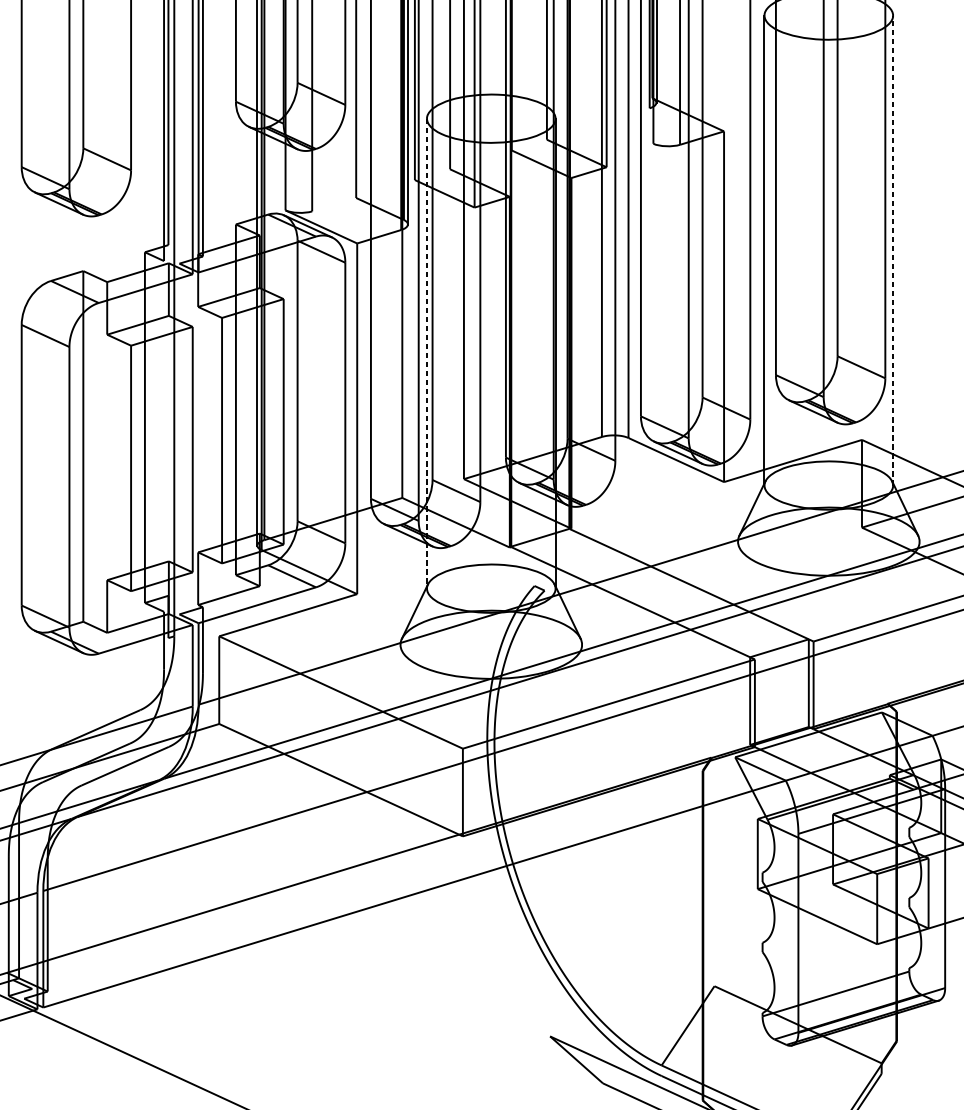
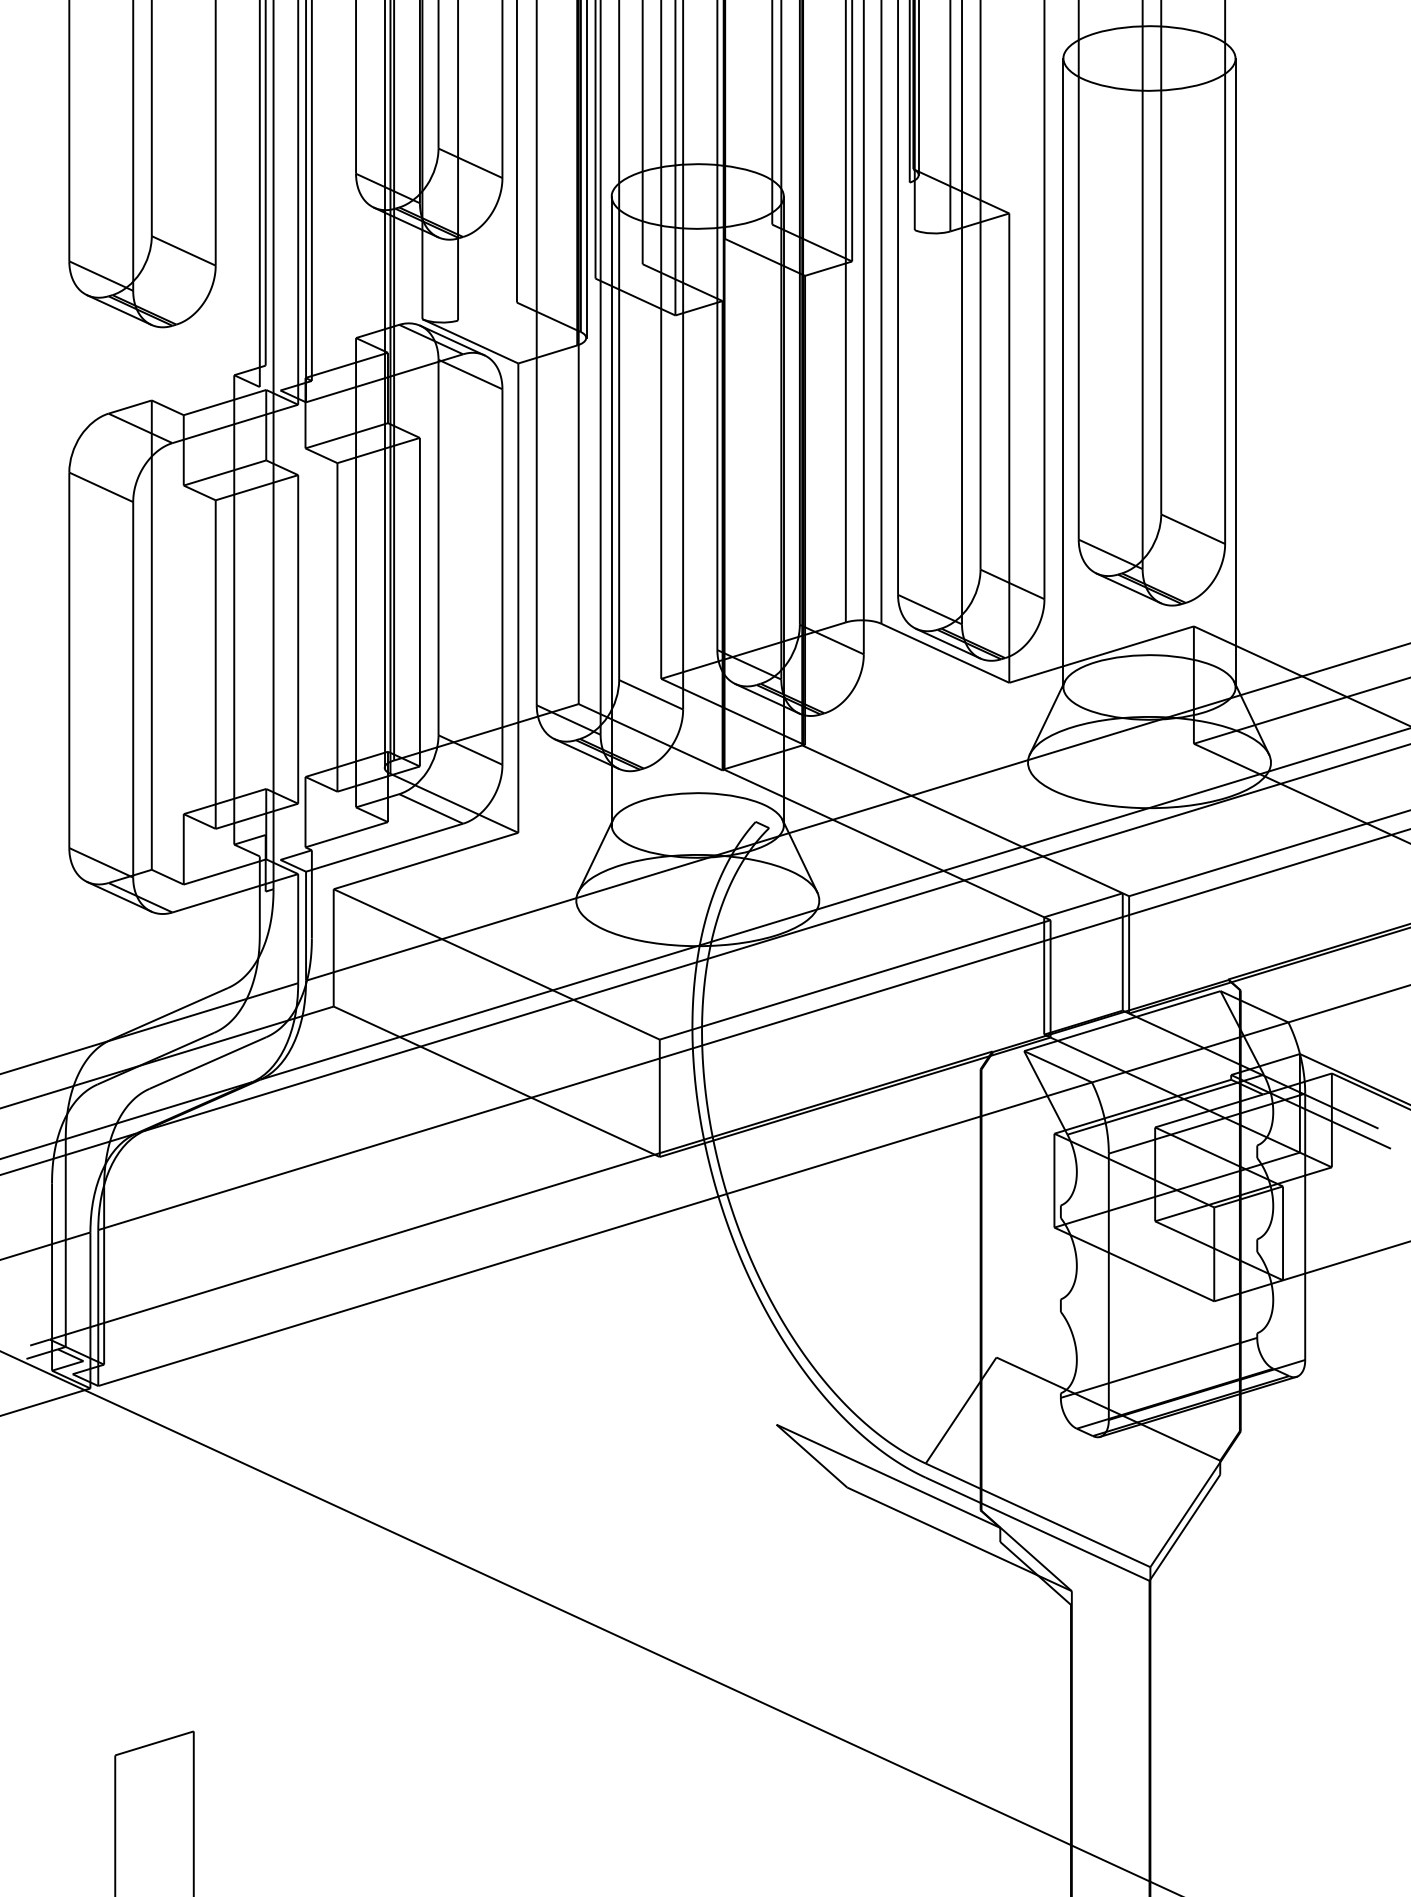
line: (893, 250) -> (1235, 373), dashed -> solid
line: (426, 354) -> (611, 511), dashed -> solid

